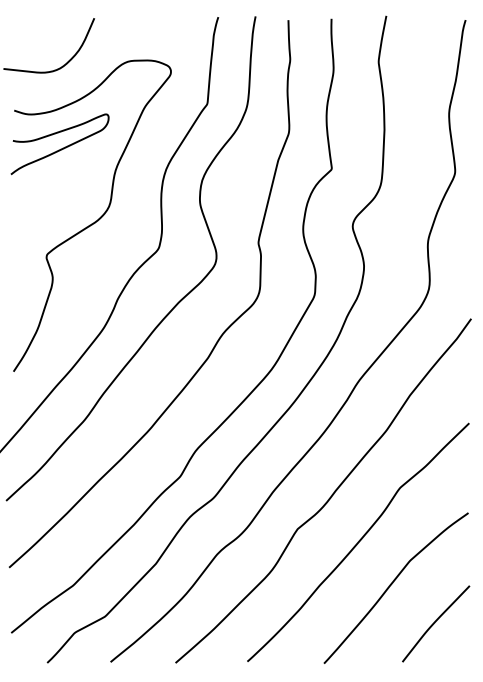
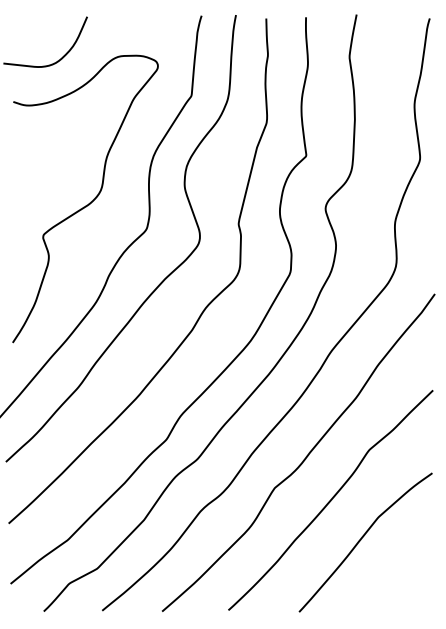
curve: (60, 148) -> (56, 136), removed
curve: (435, 623) -> (401, 575), removed

